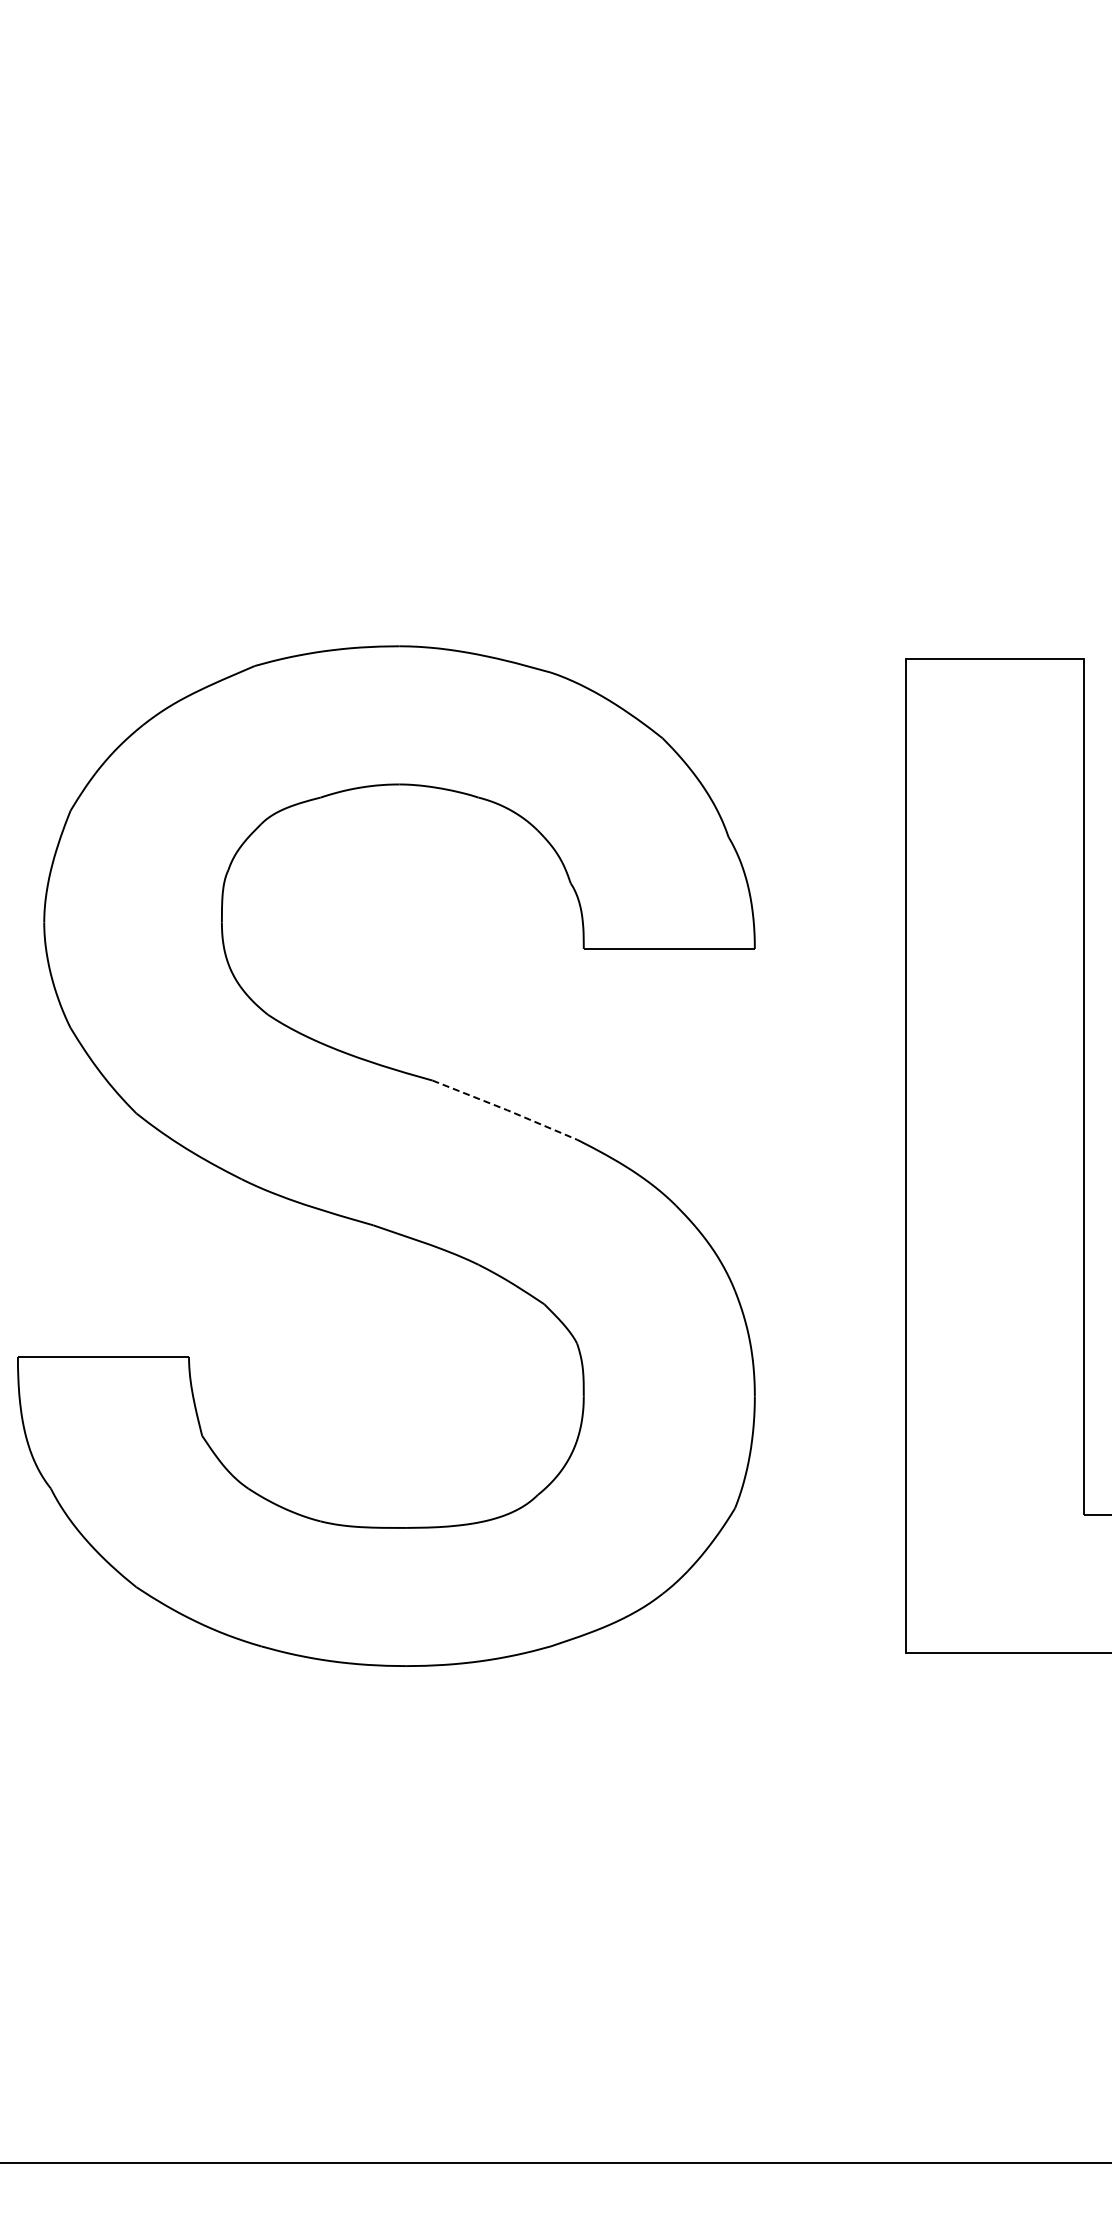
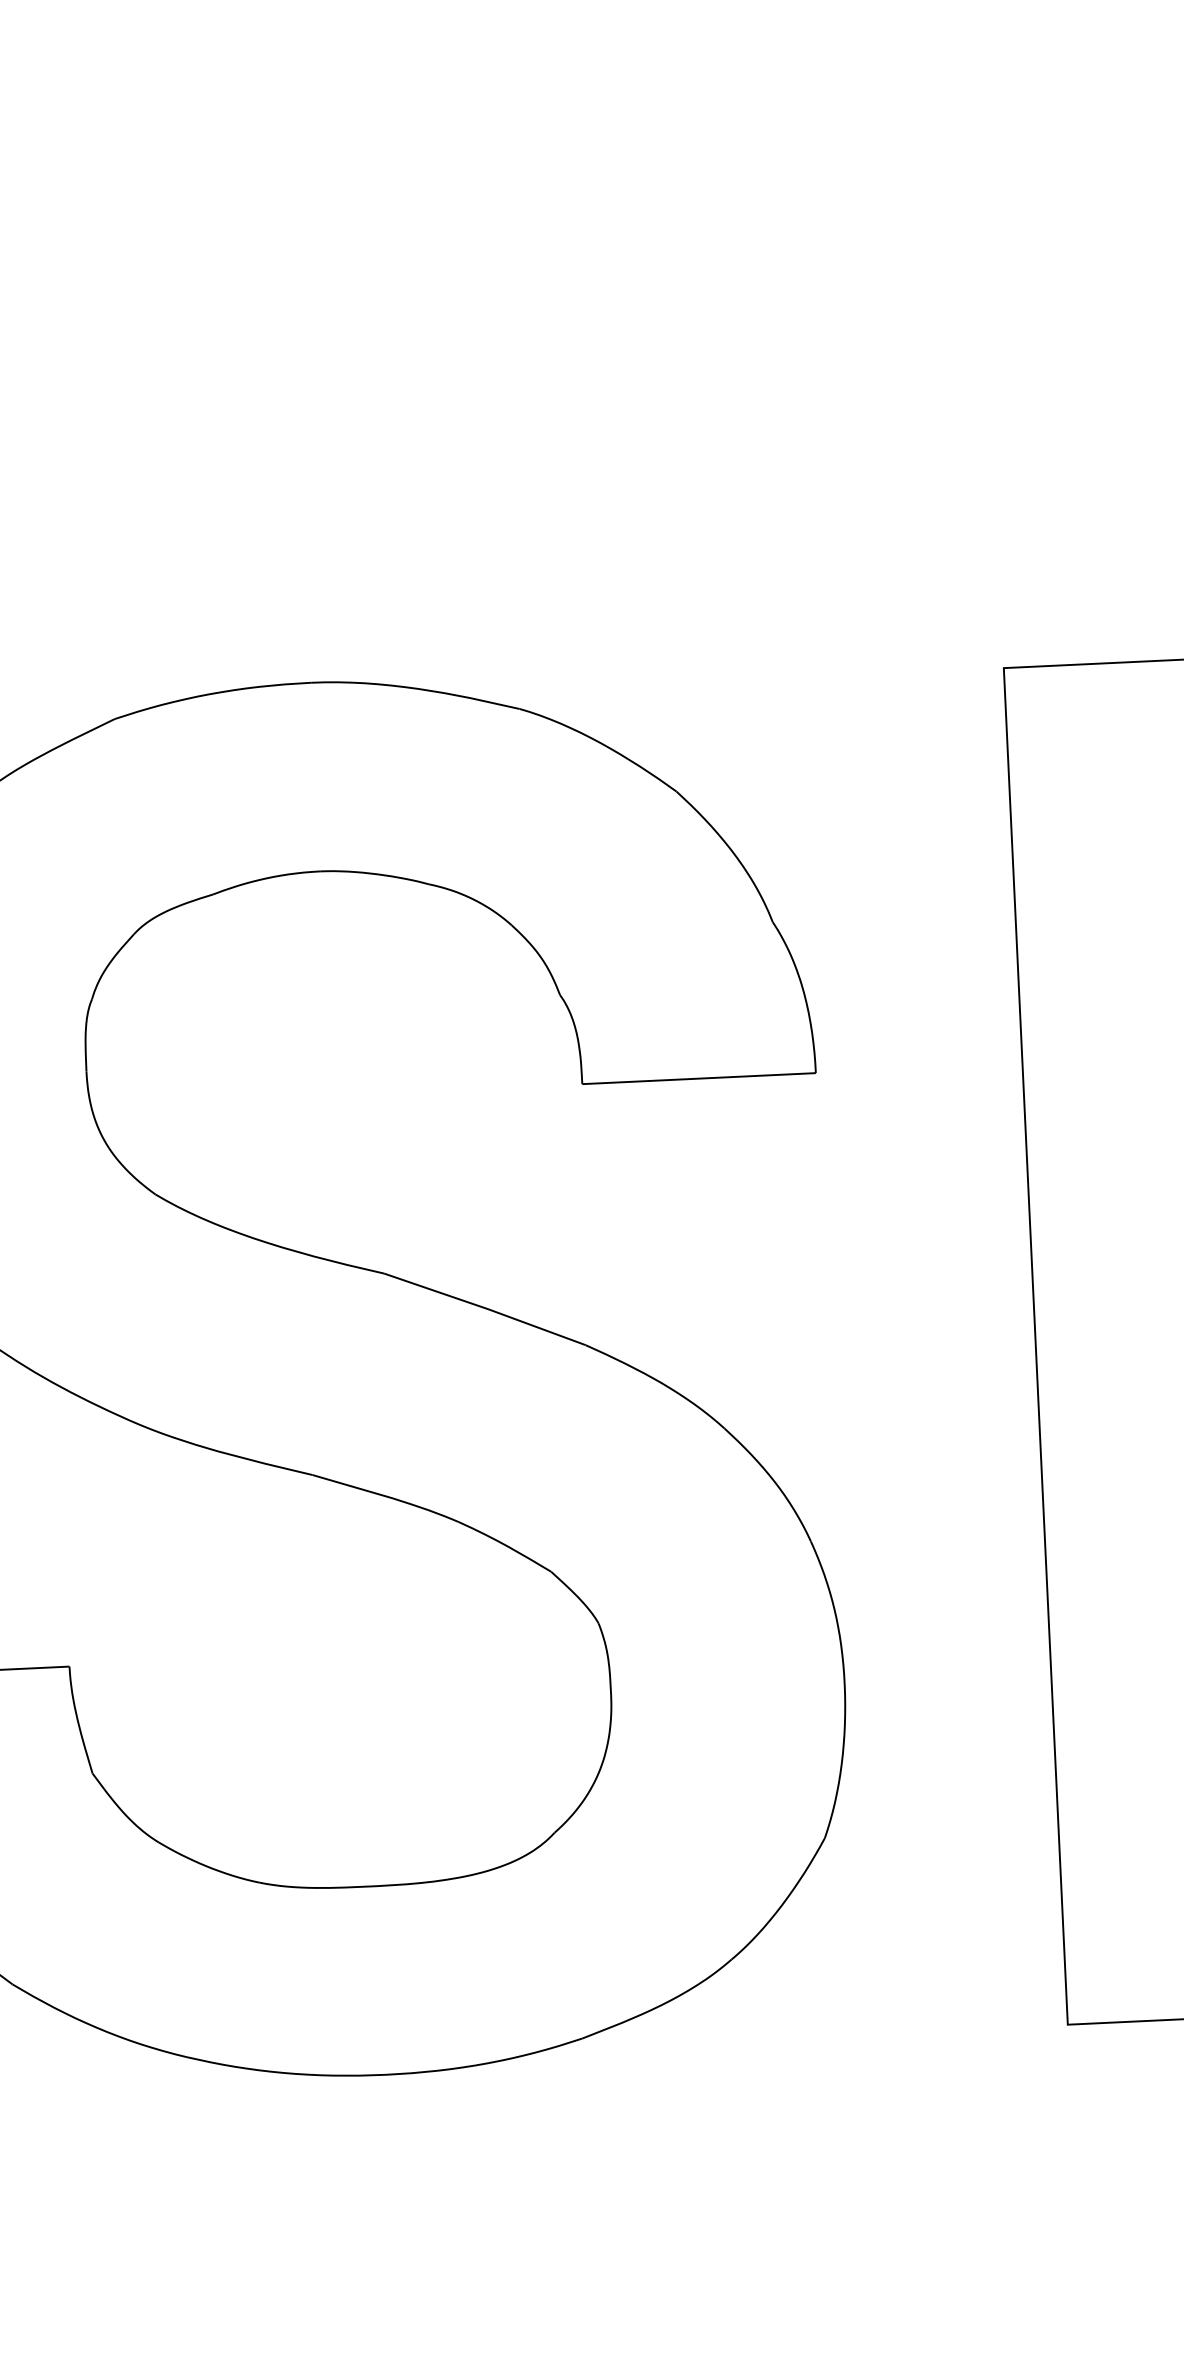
line: (505, 1109) -> (485, 1308), dashed -> solid

